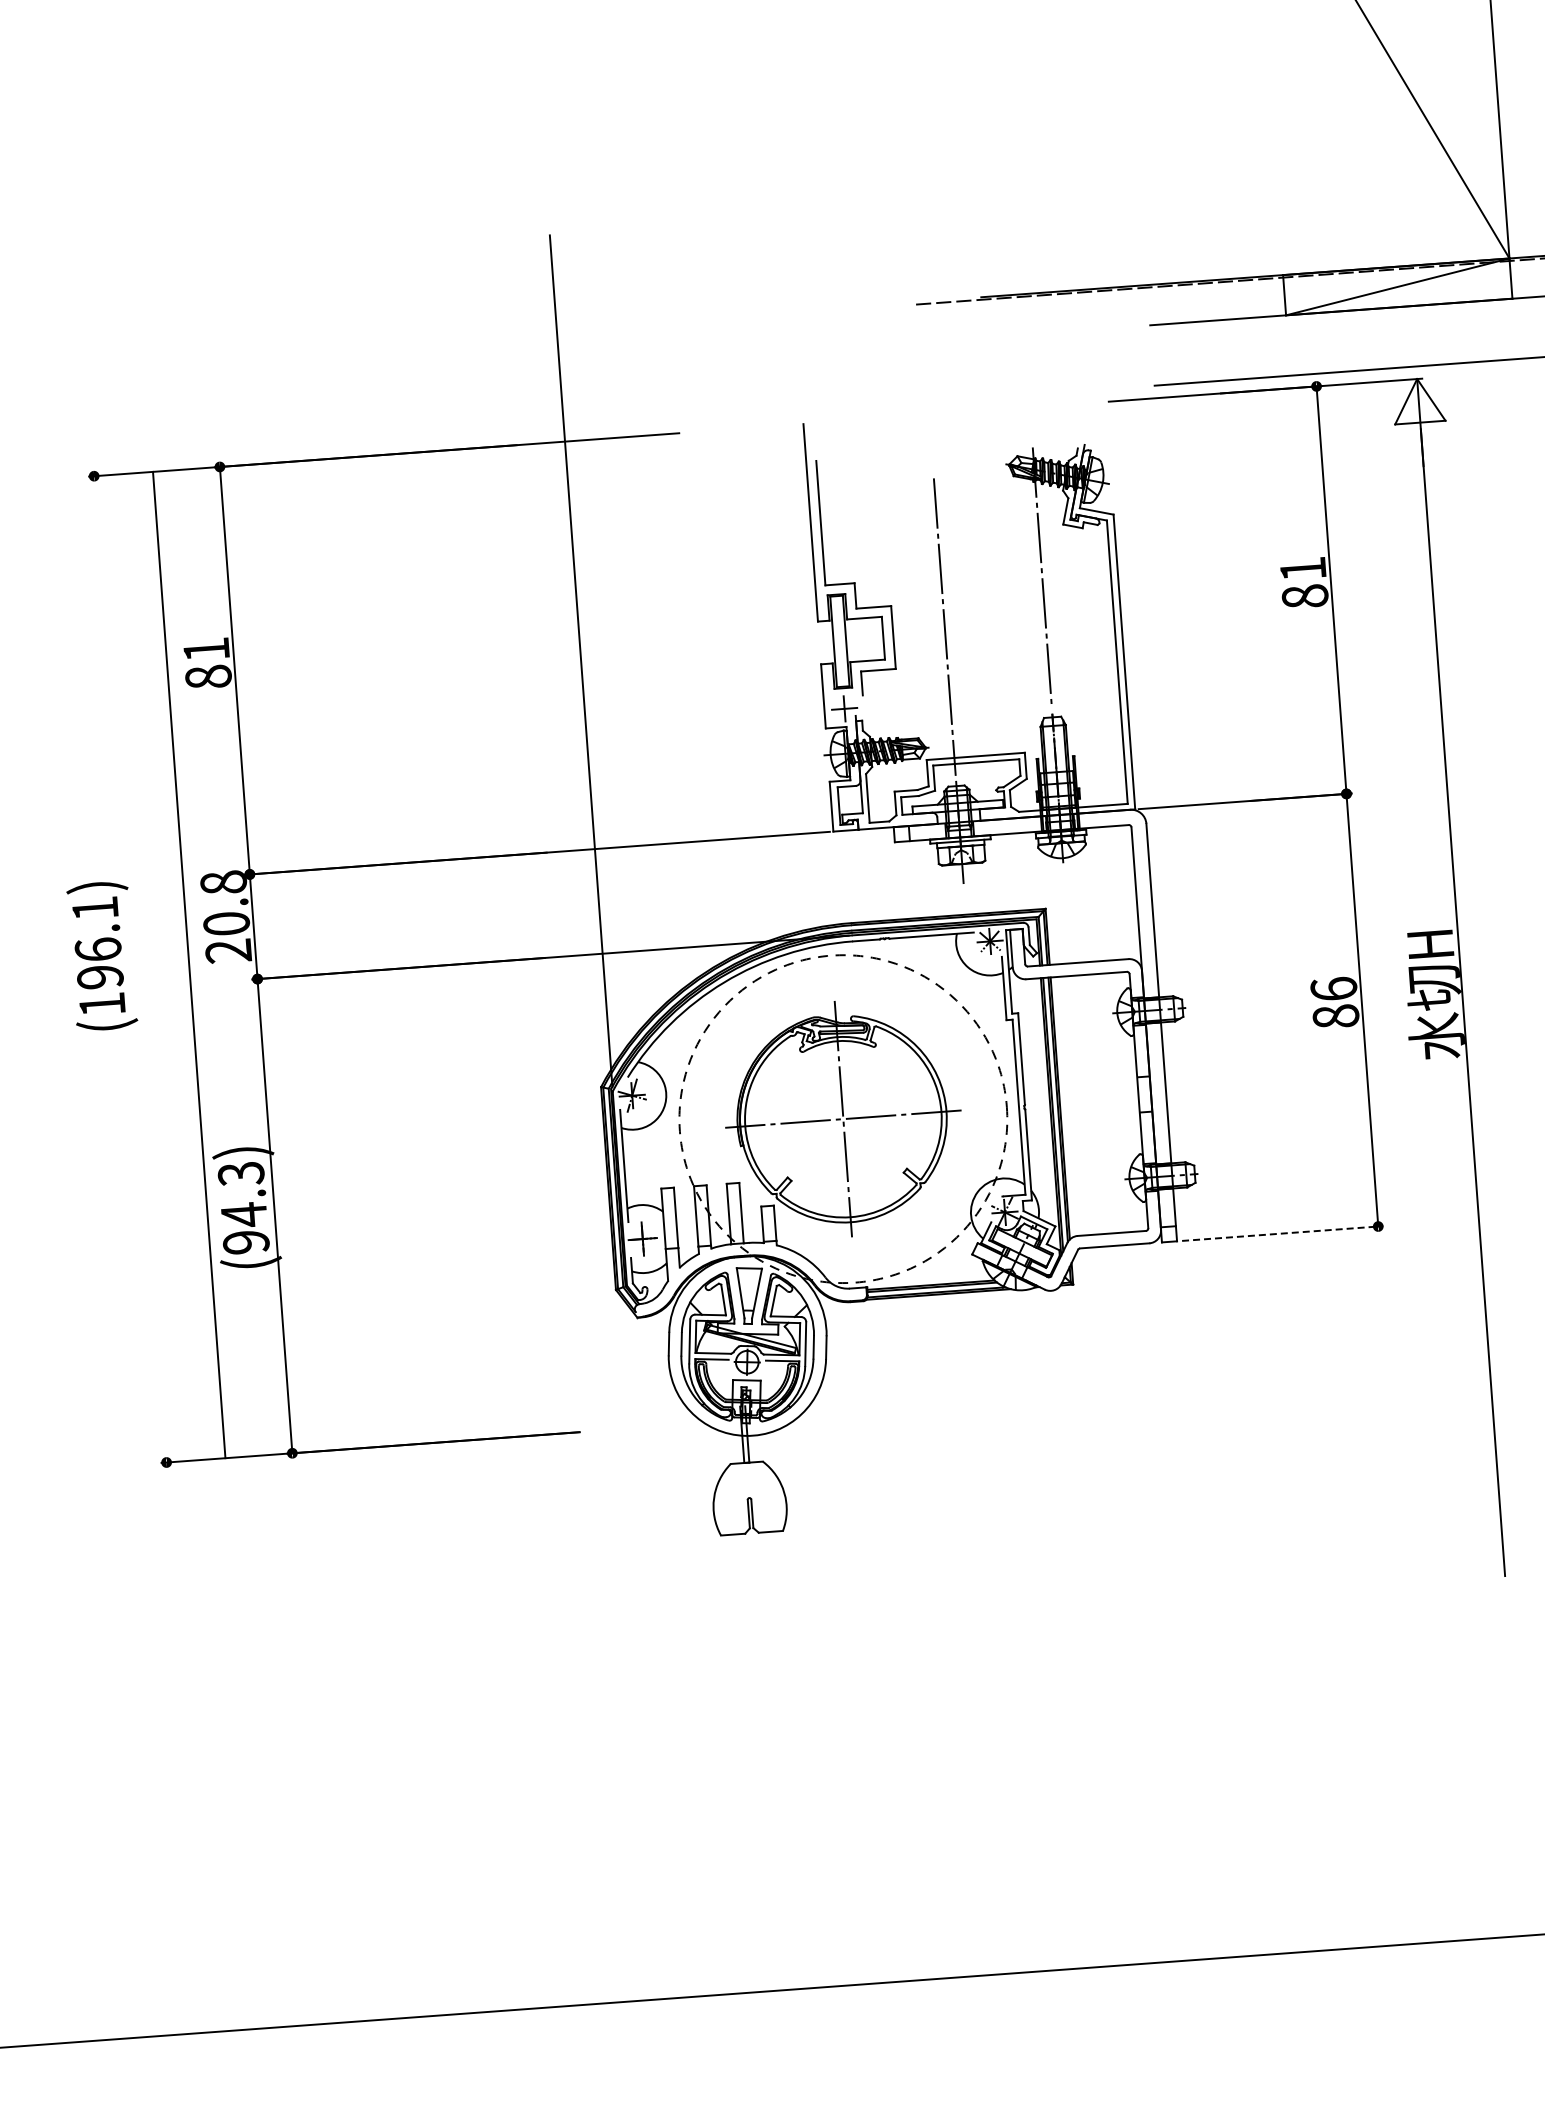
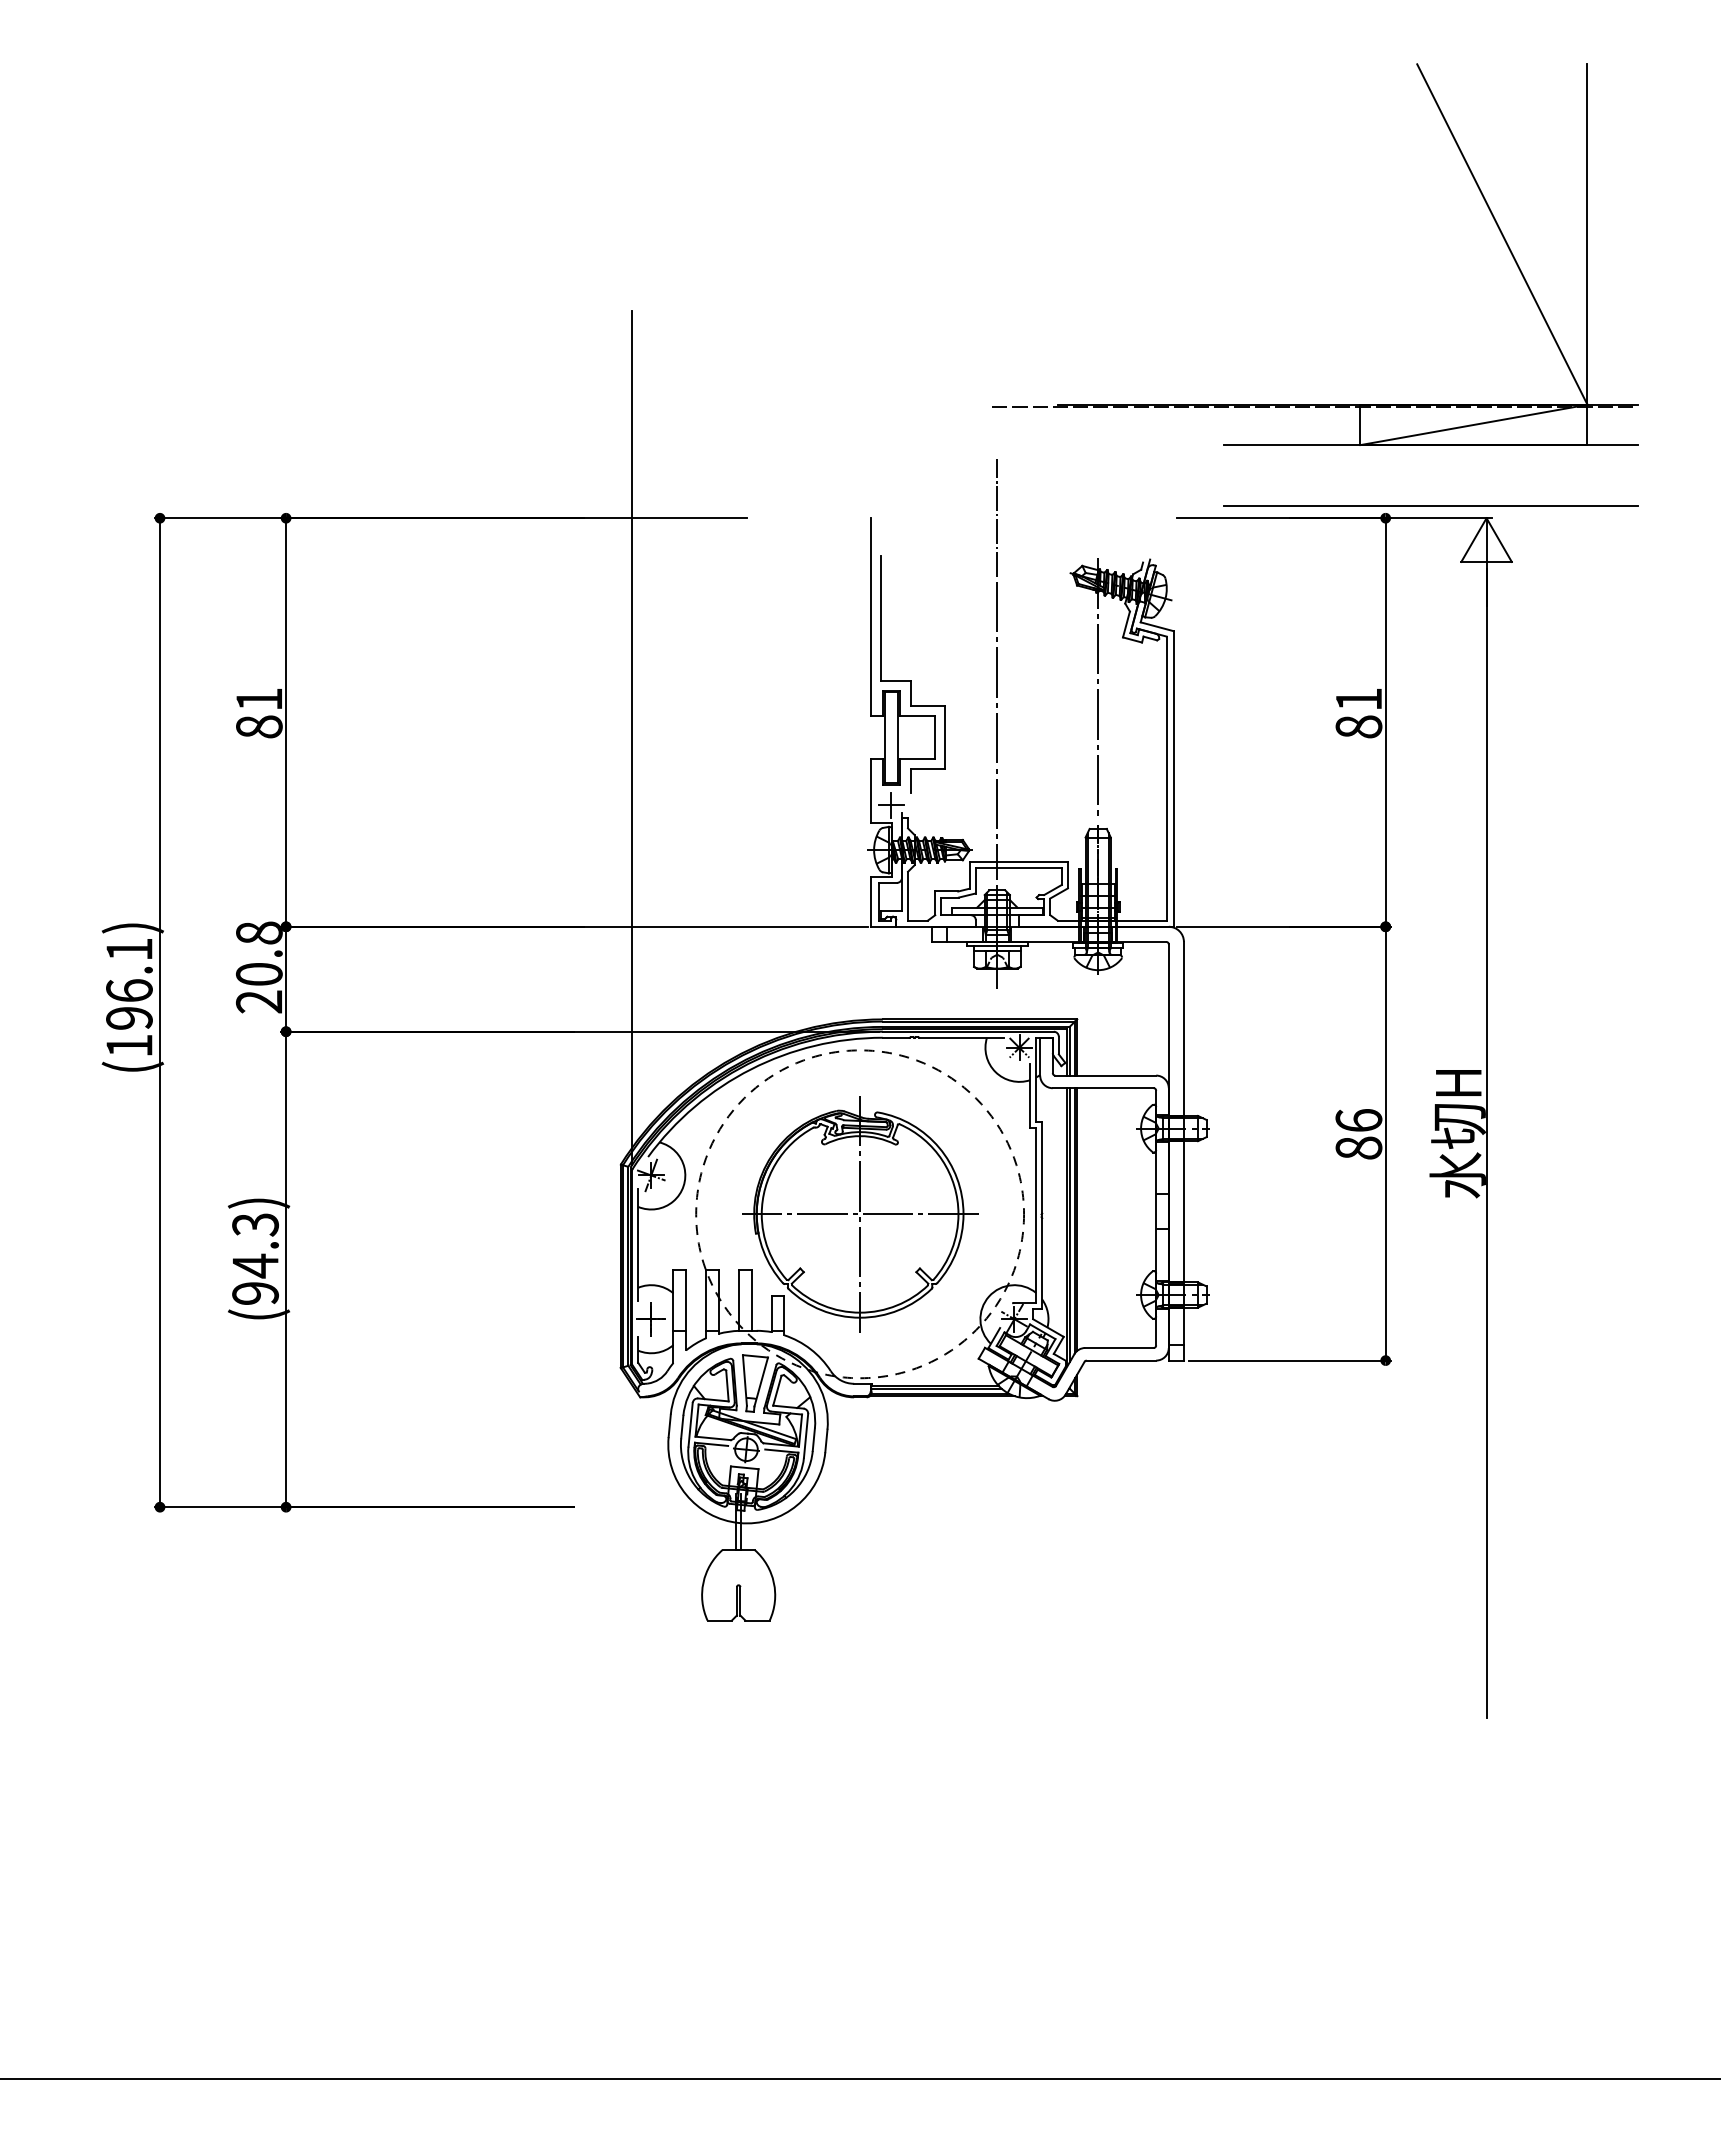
line: (929, 414) -> (997, 517), added
line: (189, 964) -> (160, 1012), moved
line: (1282, 1233) -> (1289, 1360), dashed -> solid

